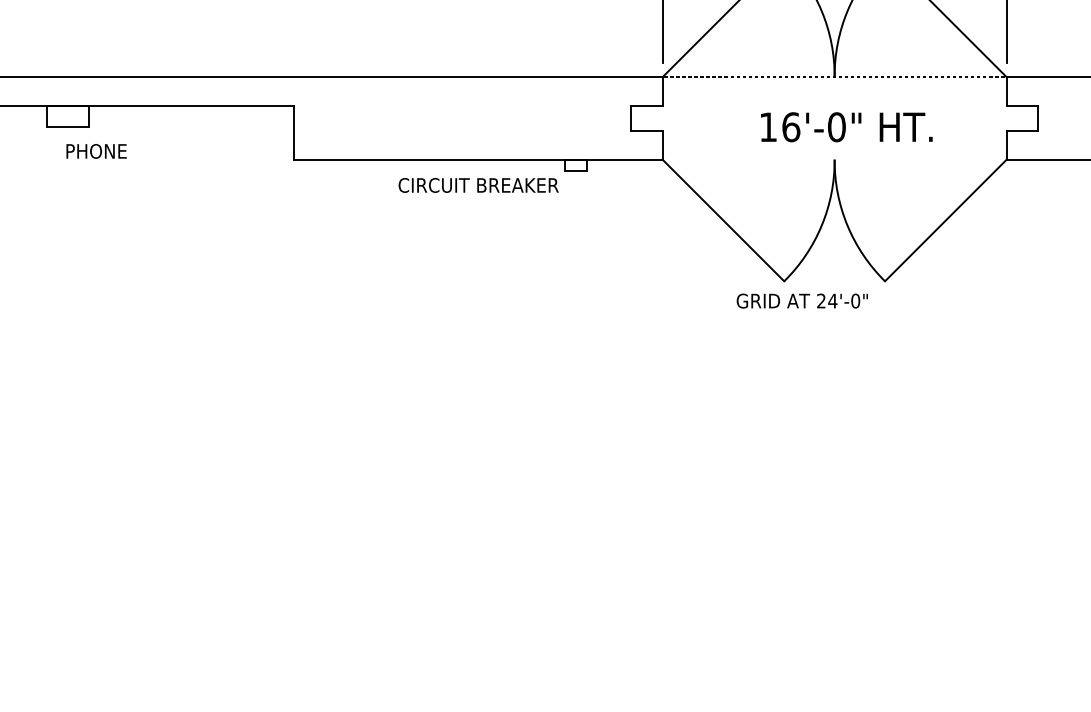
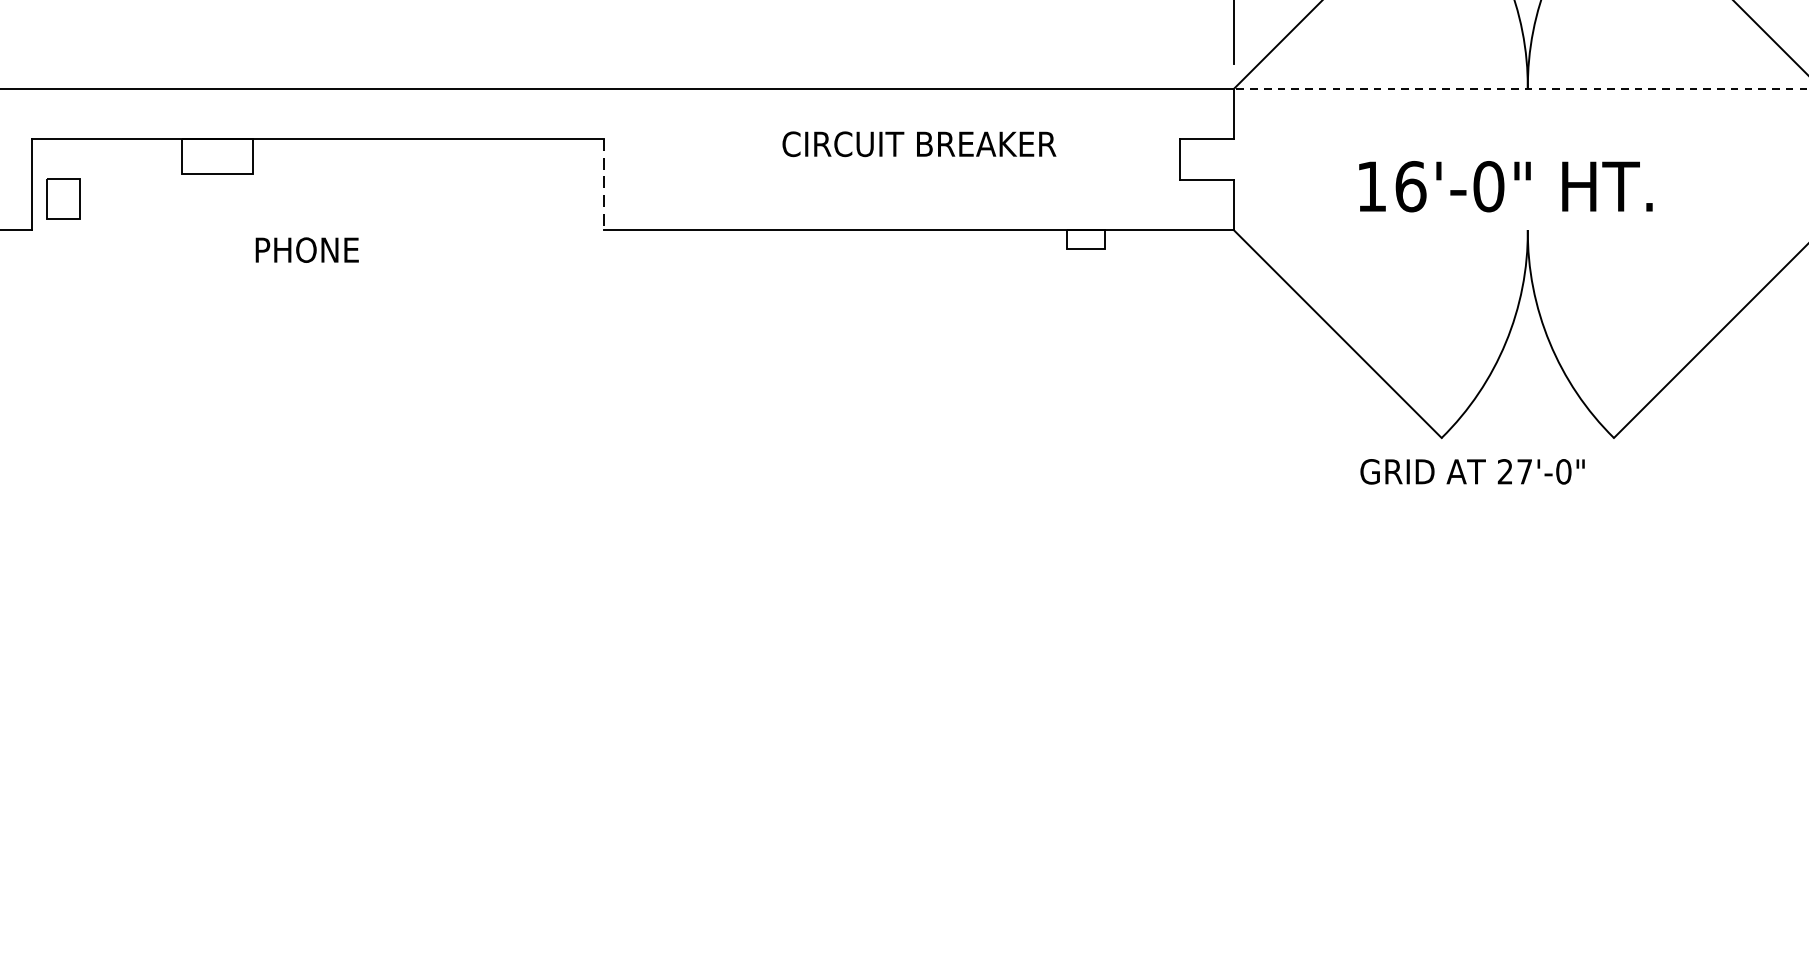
text: (846, 127) -> (1505, 187), moved
line: (294, 132) -> (604, 183), solid -> dashed
text: (96, 151) -> (307, 250), moved
text: (478, 185) -> (919, 144), moved
text: (832, 300) -> (1524, 470), 24'-0" -> 27'-0"

